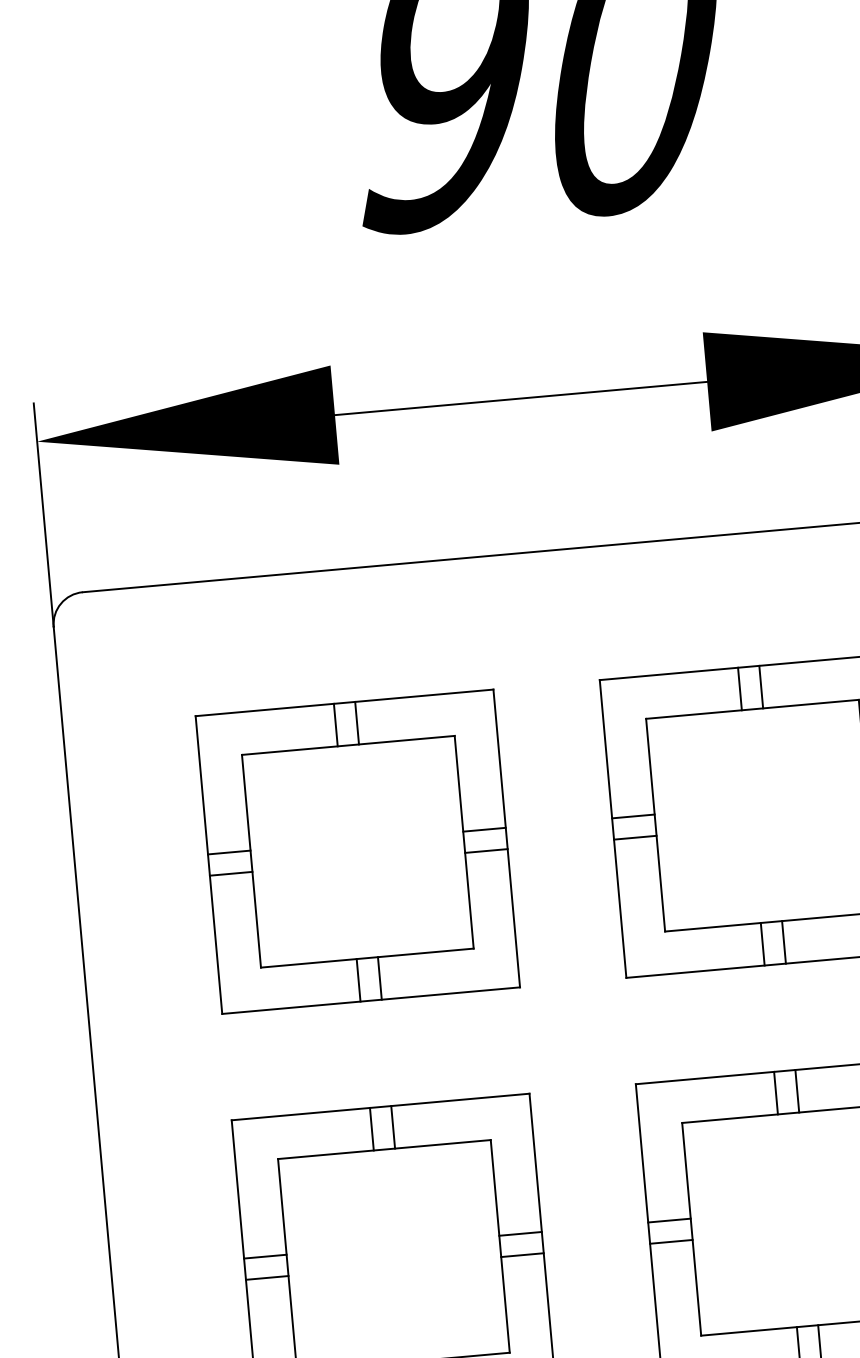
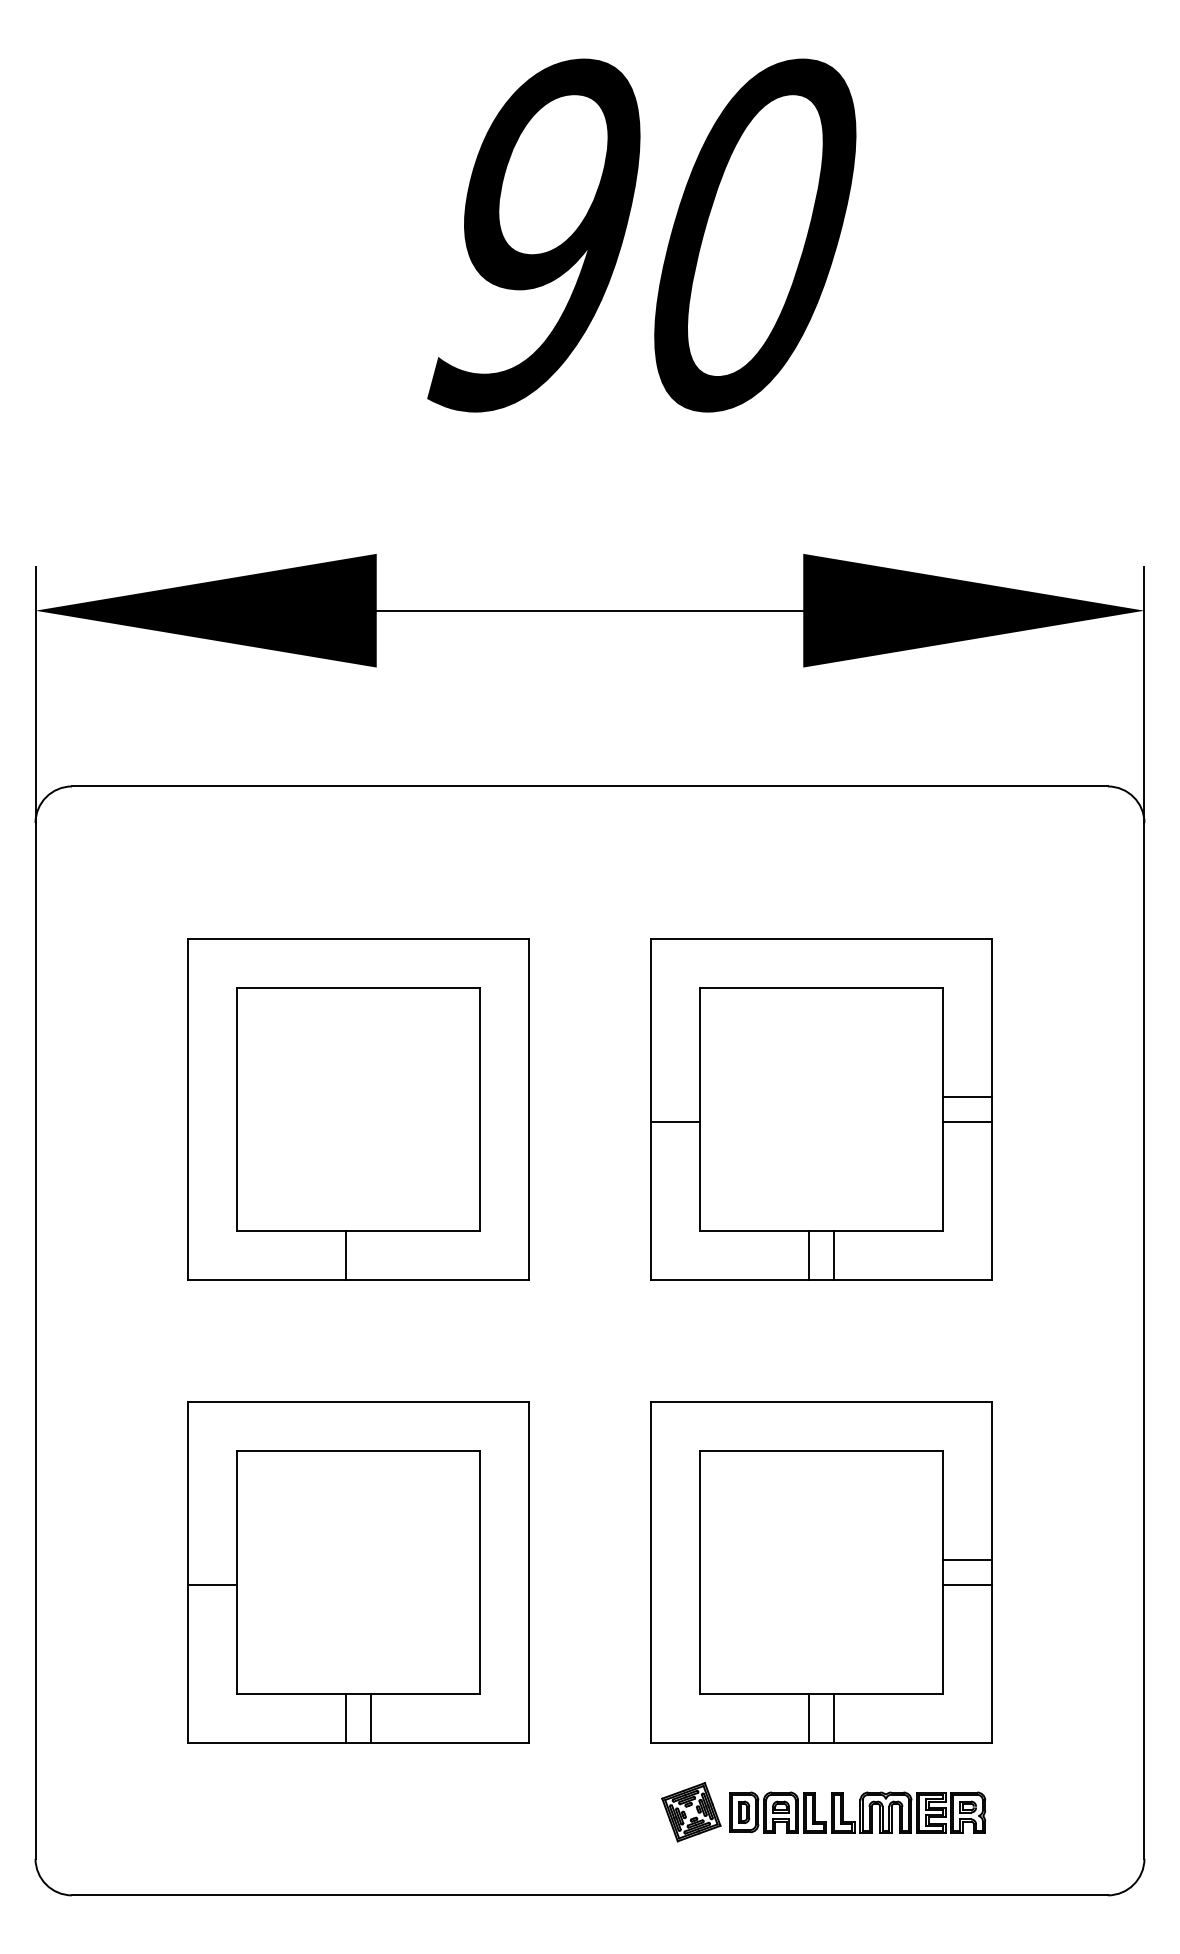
line: (760, 686) -> (833, 962), removed
line: (740, 688) -> (809, 962), removed
line: (356, 722) -> (370, 962), removed
line: (335, 724) -> (346, 962), removed
line: (632, 816) -> (674, 1097), removed
line: (484, 830) -> (504, 1097), removed
line: (486, 850) -> (504, 1121), removed
line: (228, 852) -> (211, 1097), removed
line: (230, 873) -> (211, 1121), removed
line: (379, 978) -> (370, 1255), removed
line: (797, 1090) -> (833, 1425), removed
line: (776, 1092) -> (809, 1425), removed
line: (392, 1126) -> (370, 1425), removed
line: (372, 1128) -> (346, 1425), removed
line: (668, 1220) -> (674, 1560), removed
line: (520, 1234) -> (504, 1560), removed
line: (670, 1241) -> (674, 1584), removed
line: (522, 1255) -> (504, 1584), removed
line: (264, 1256) -> (211, 1560), removed

